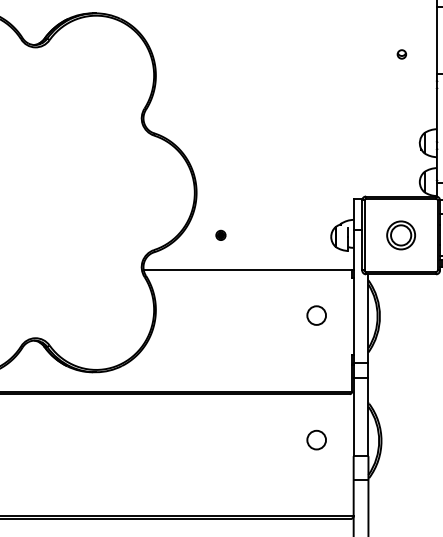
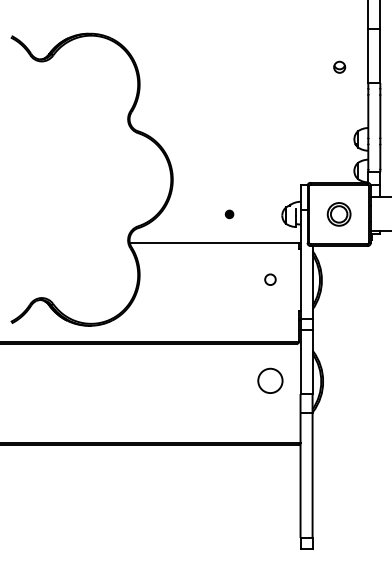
part: (401, 53) -> (339, 66), size x1.6
part: (220, 235) -> (229, 214), moved
circle: (316, 315) -> (270, 279), size x0.7
circle: (316, 439) -> (270, 380), size x1.6

